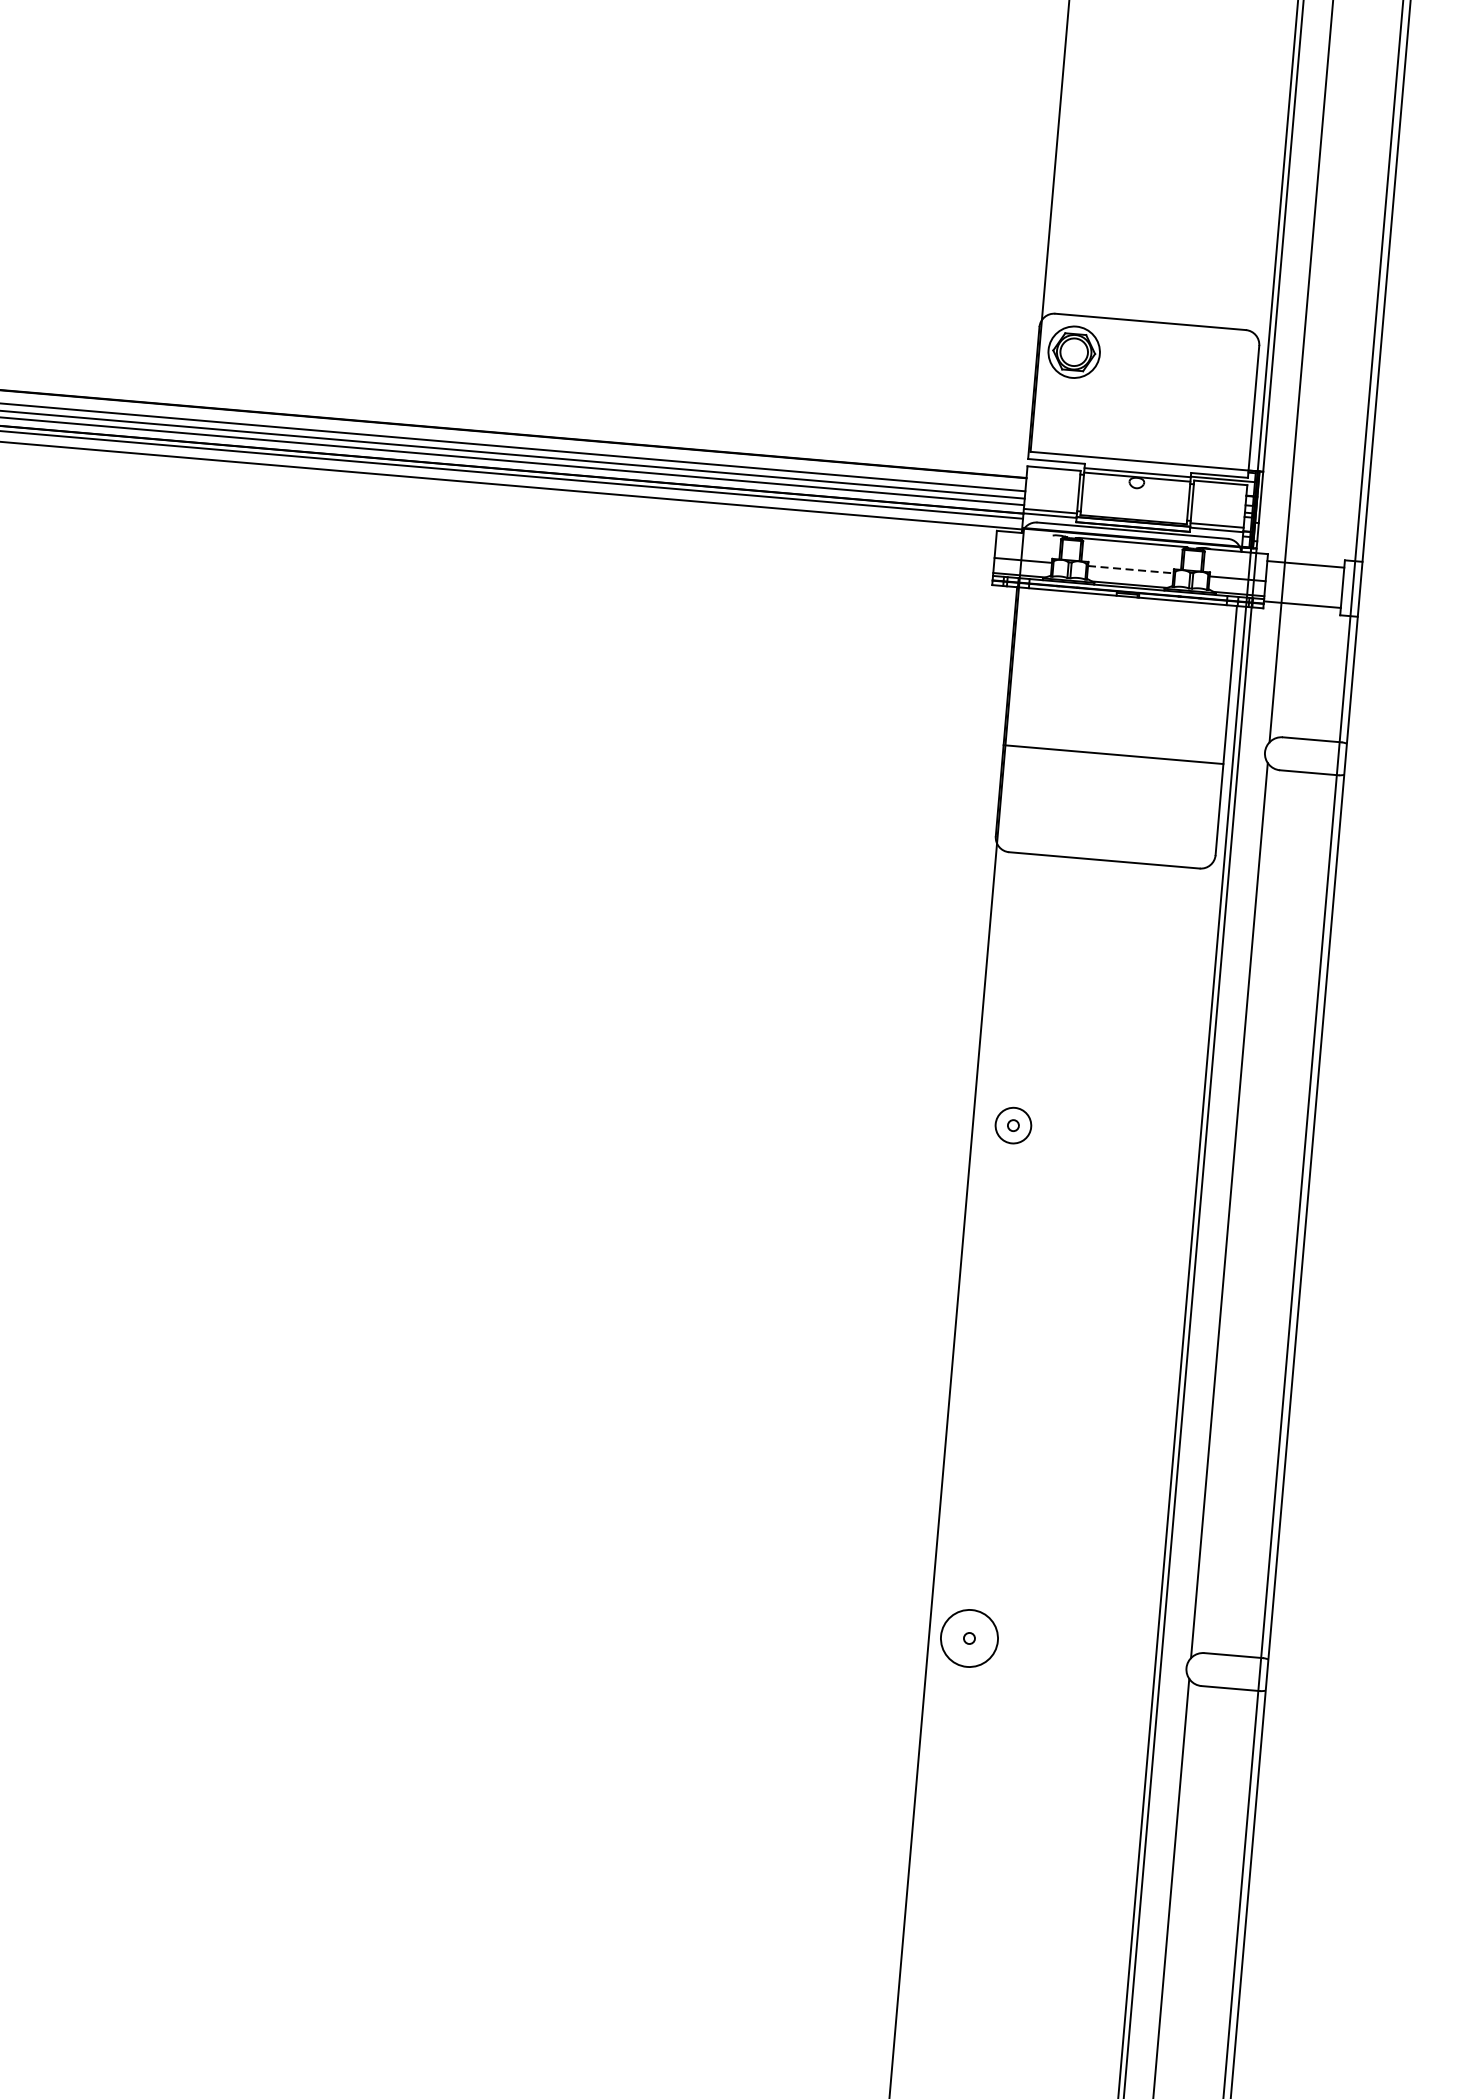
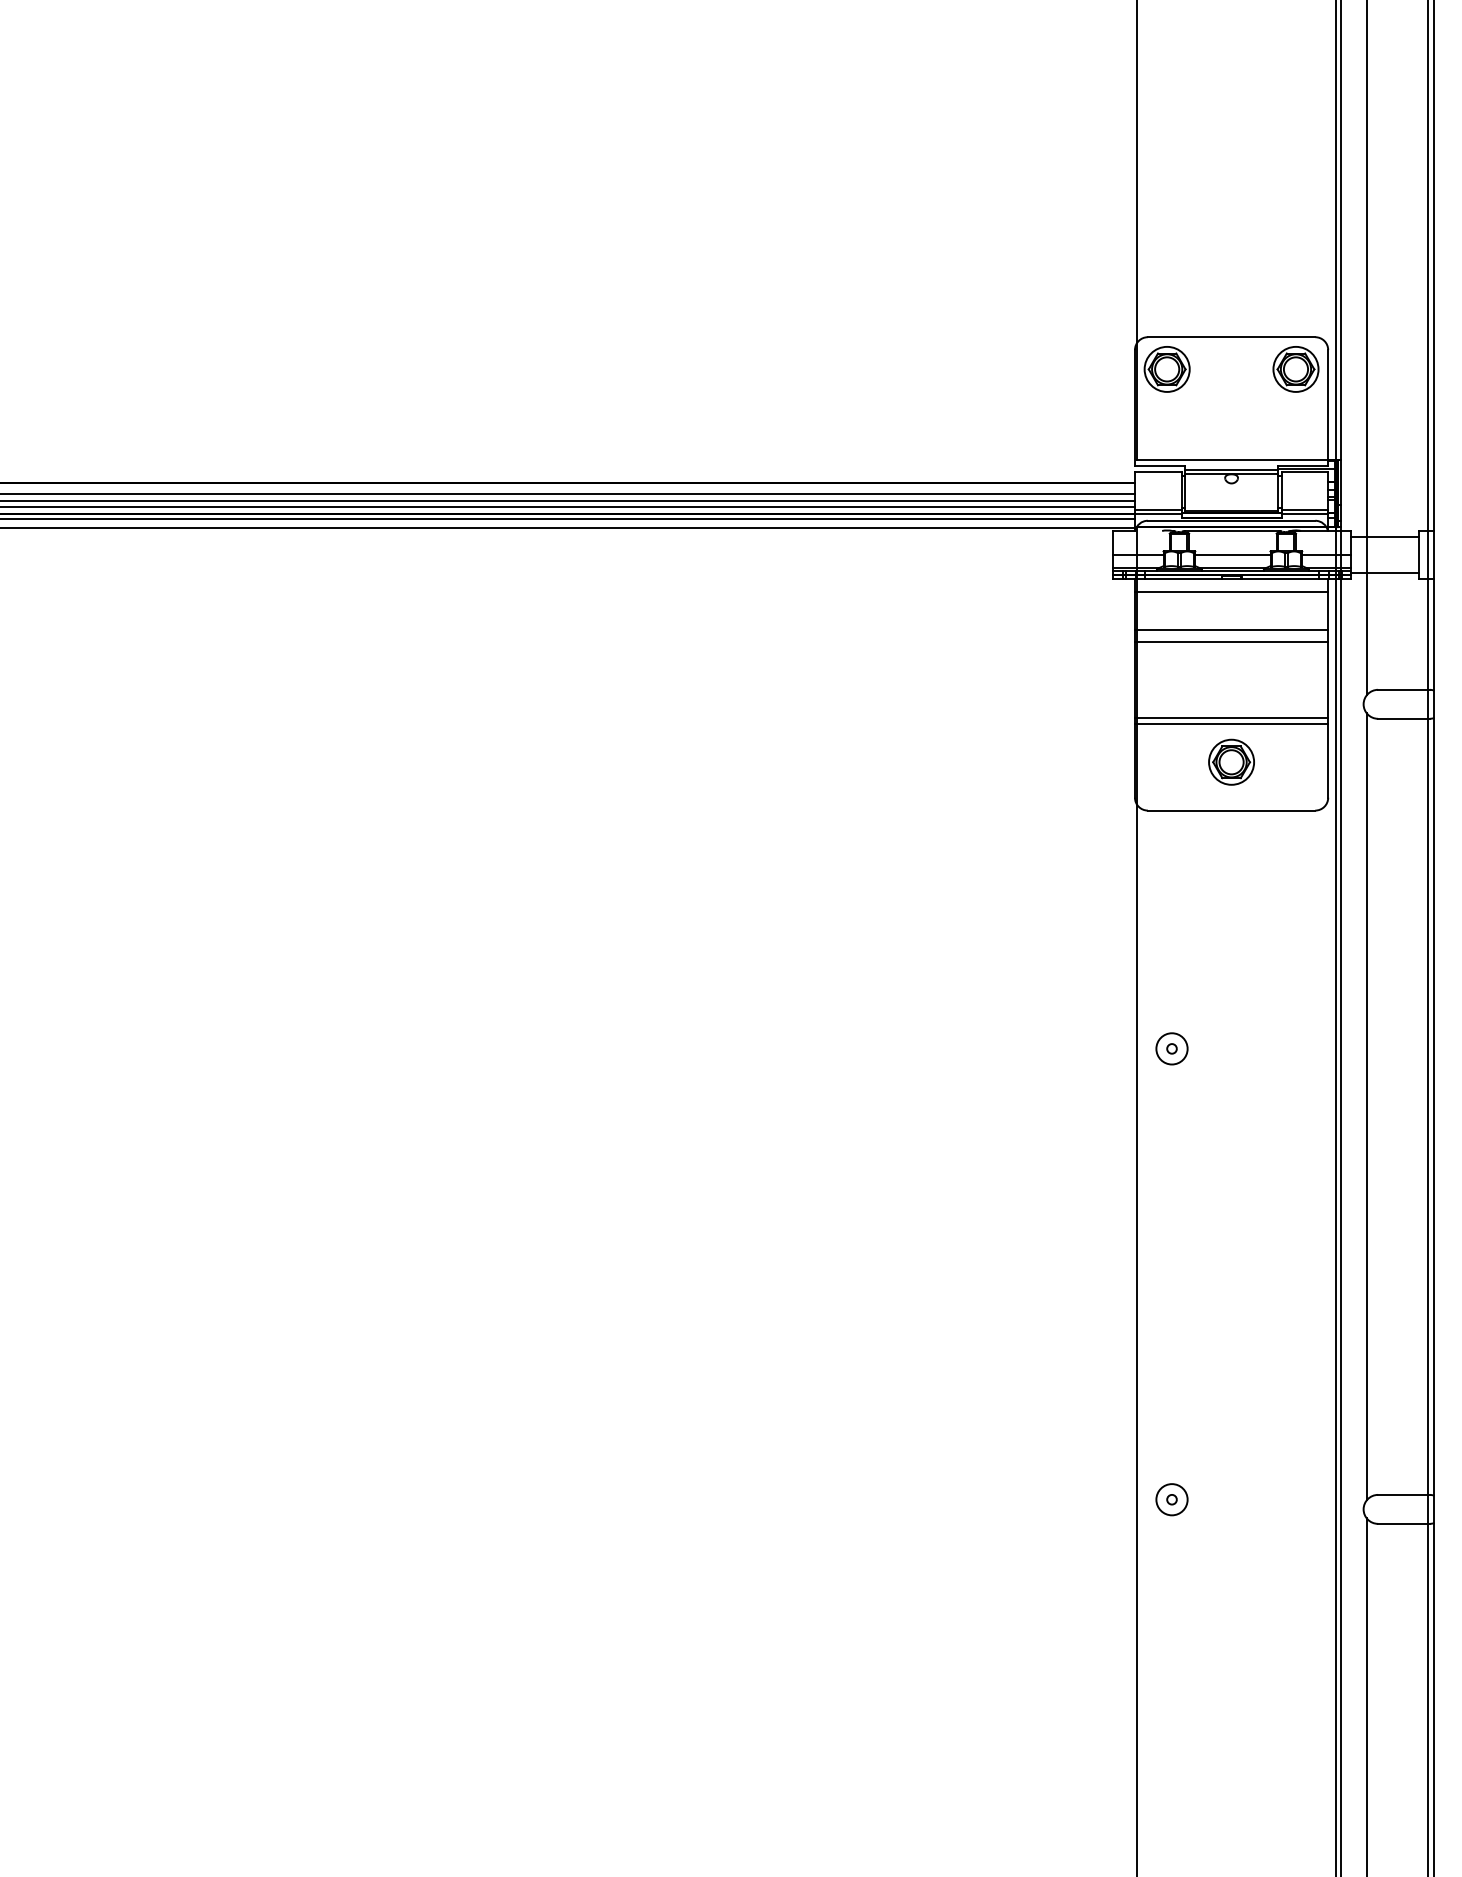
part: (1220, 364) -> (1295, 369), added
line: (1130, 569) -> (1232, 554), dashed -> solid
line: (1125, 611) -> (1231, 591), added
line: (1121, 655) -> (1231, 630), added
line: (1120, 669) -> (1231, 642), added
line: (1112, 761) -> (1231, 723), added
part: (1109, 804) -> (1231, 761), added
circle: (968, 1638) -> (1171, 1499), size x0.62

